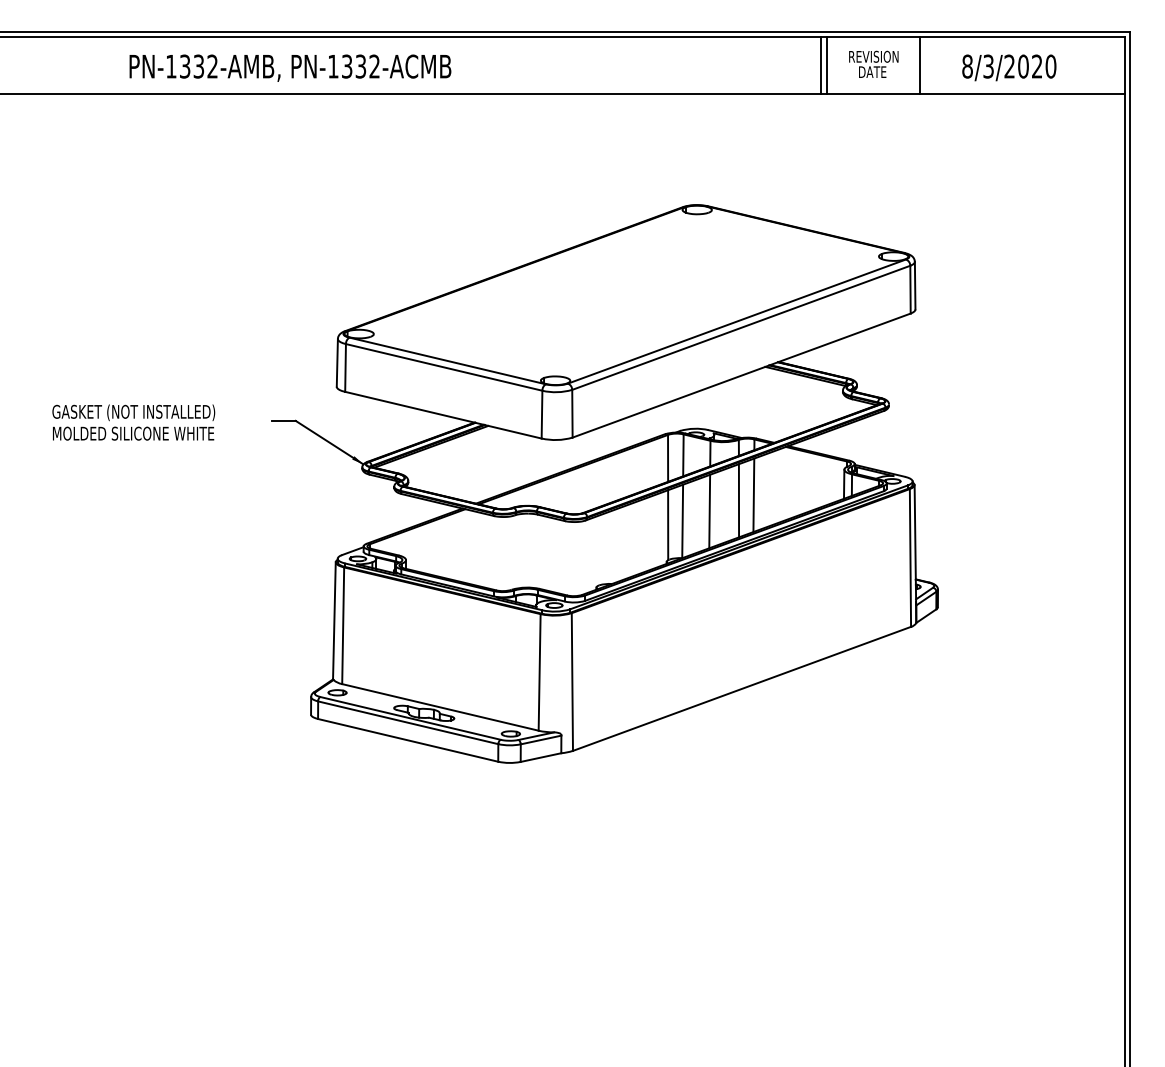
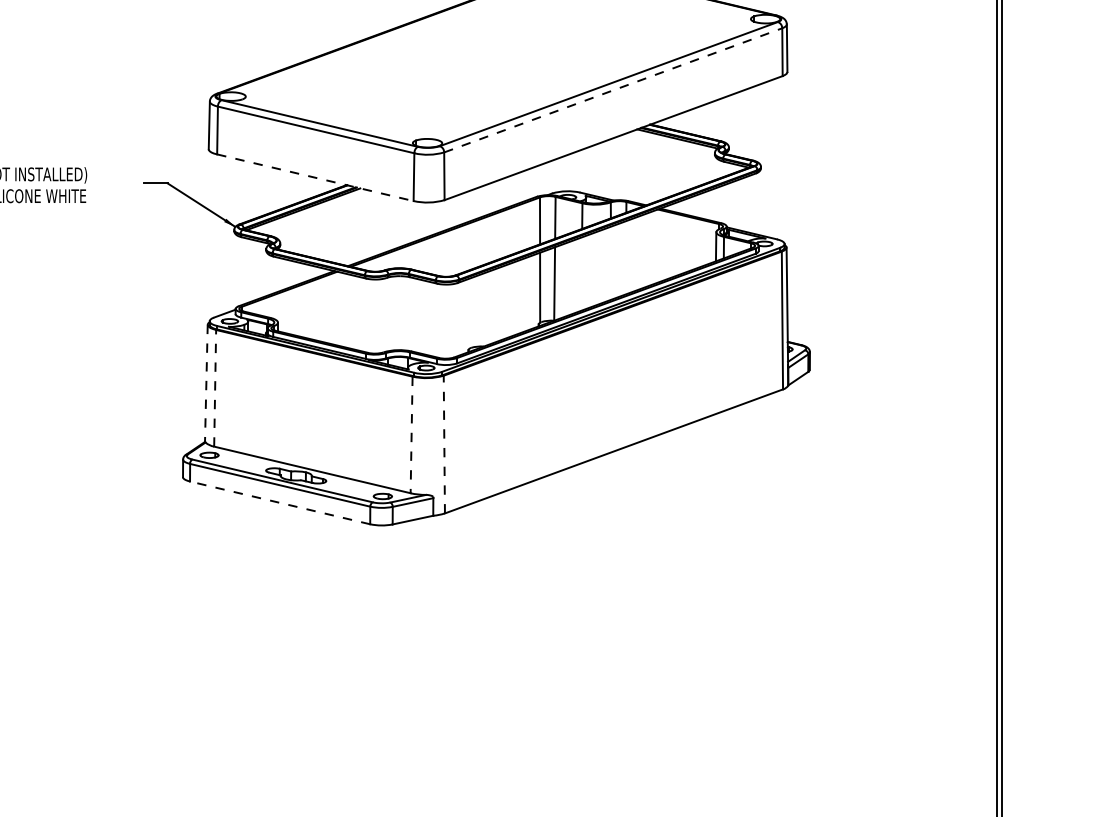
line: (741, 327) -> (613, 90), solid -> dashed
line: (443, 415) -> (315, 178), solid -> dashed
line: (753, 495) -> (625, 258), removed
line: (738, 500) -> (610, 263), removed
line: (709, 511) -> (581, 274), removed
line: (334, 620) -> (206, 383), solid -> dashed
line: (343, 625) -> (215, 388), solid -> dashed
line: (539, 672) -> (411, 435), solid -> dashed
line: (572, 682) -> (444, 445), solid -> dashed
line: (408, 740) -> (280, 503), solid -> dashed

